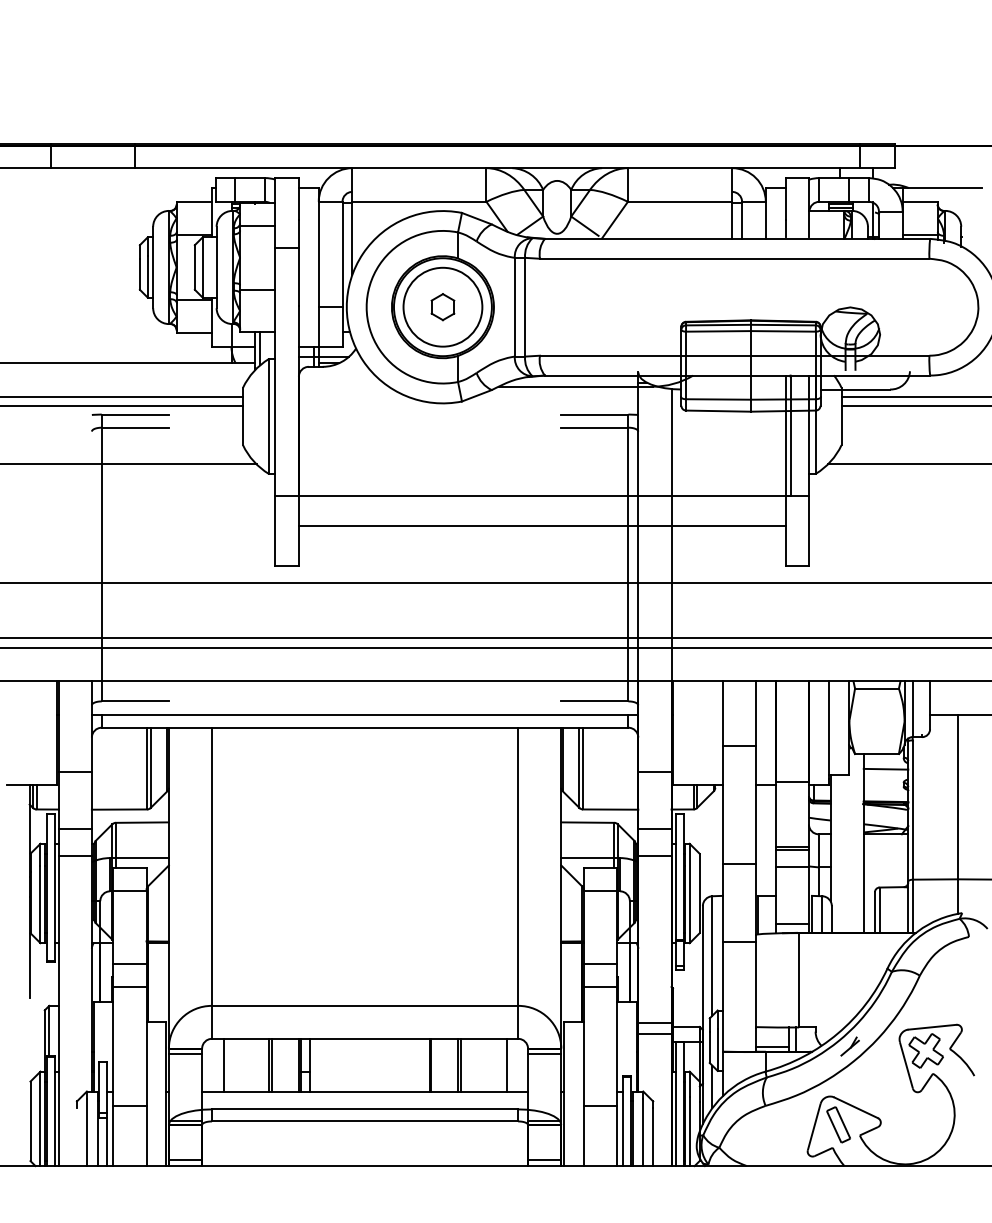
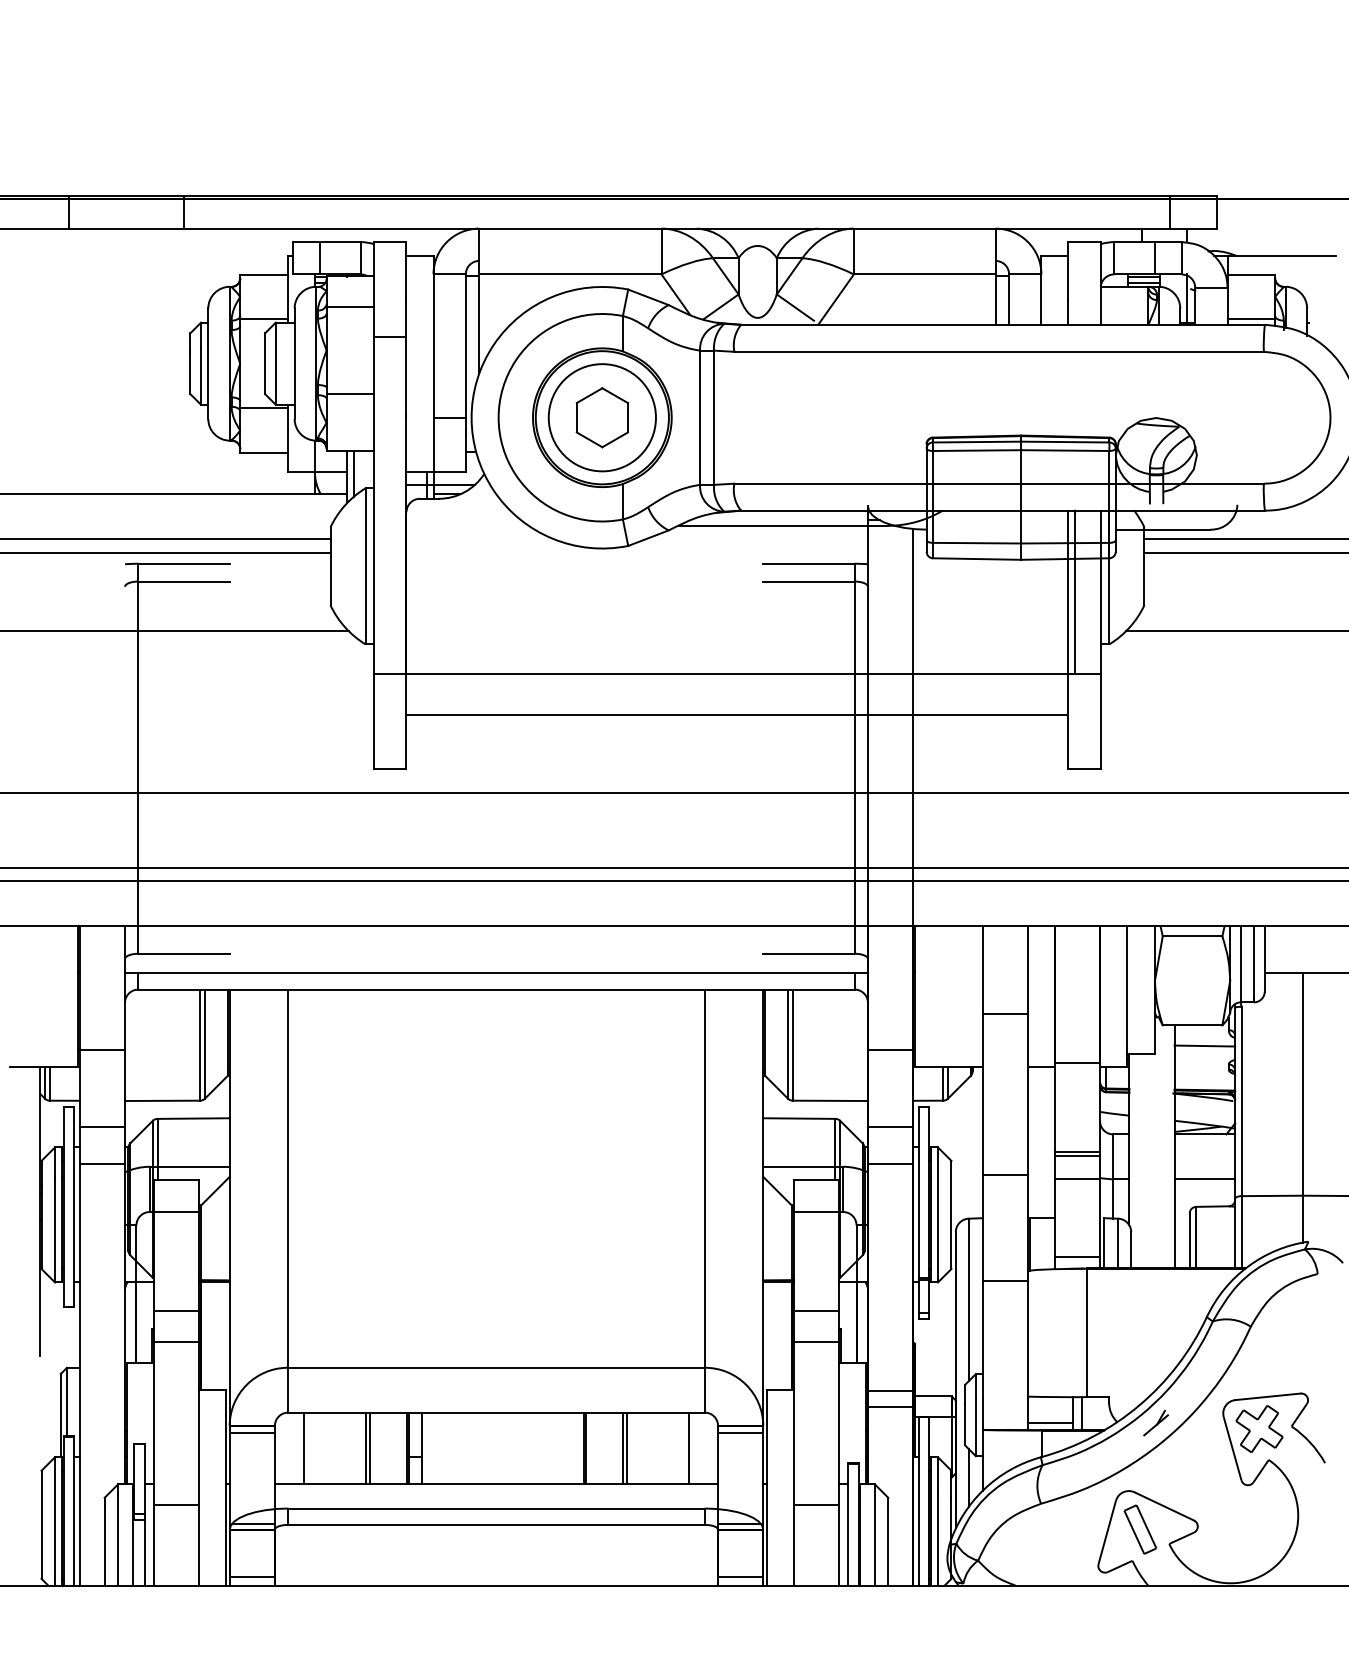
part: (442, 306) -> (601, 416), size x1.67
line: (922, 707) -> (1254, 962), added
line: (885, 867) -> (1204, 1179), added
line: (76, 1136) -> (104, 1545), added

